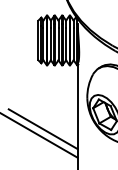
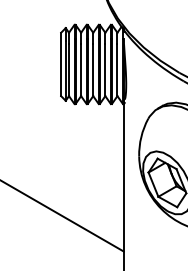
line: (42, 129) -> (67, 206), removed

